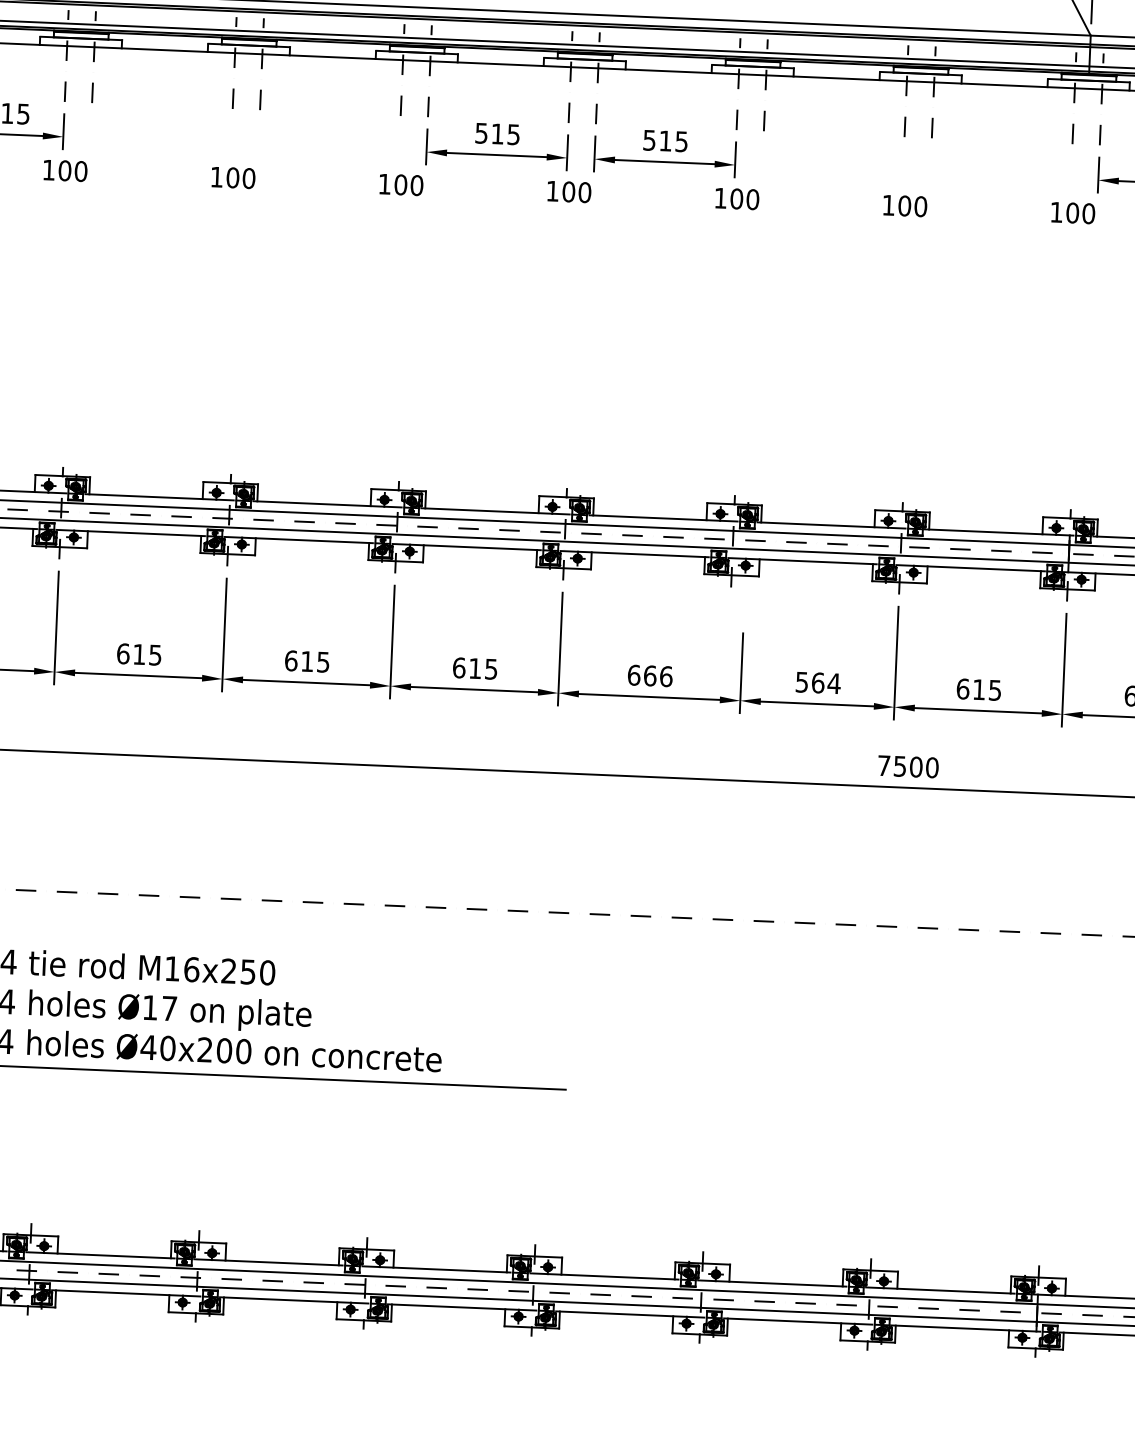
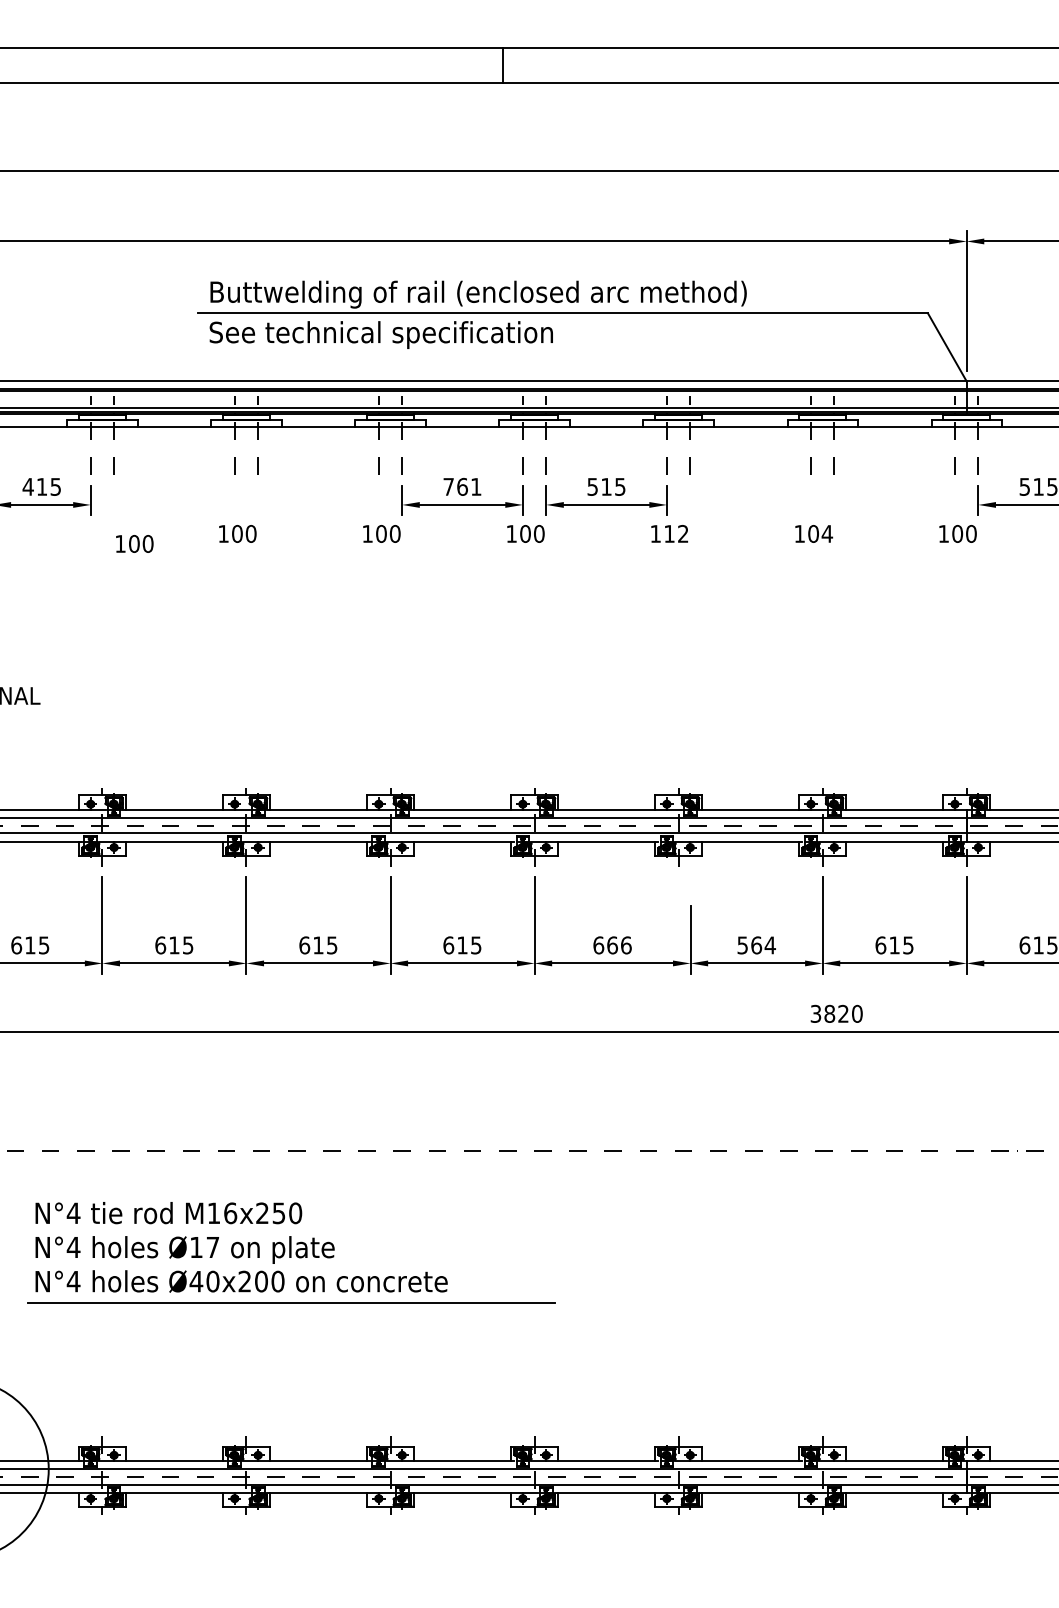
text: (497, 133) -> (462, 486), 515 -> 761
text: (65, 170) -> (134, 543), moved
text: (744, 198) -> (676, 533), 100 -> 112
text: (921, 206) -> (827, 533), 100 -> 104
text: (899, 765) -> (829, 1013), 7500 -> 3820

